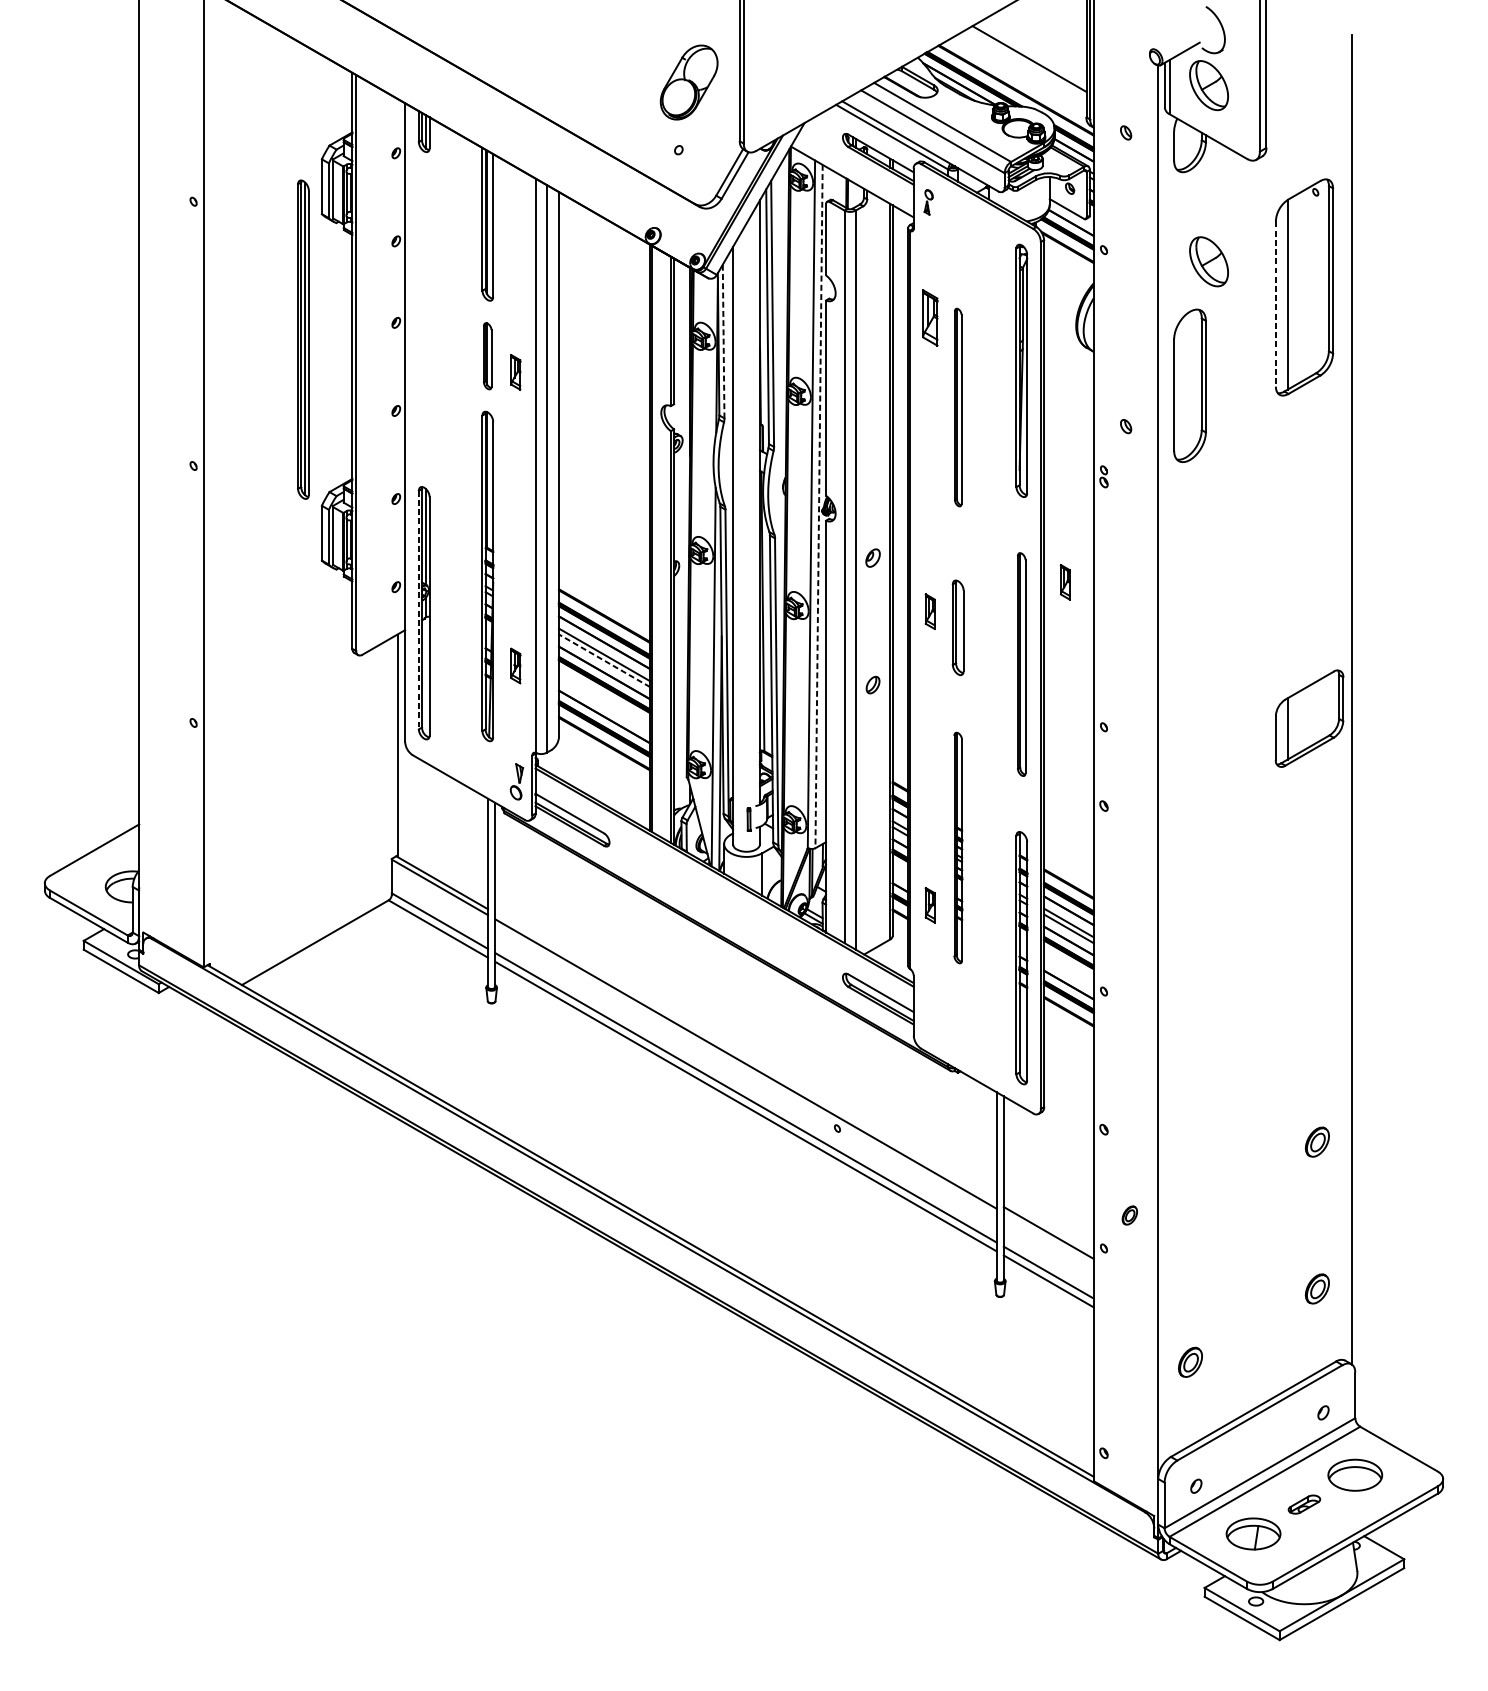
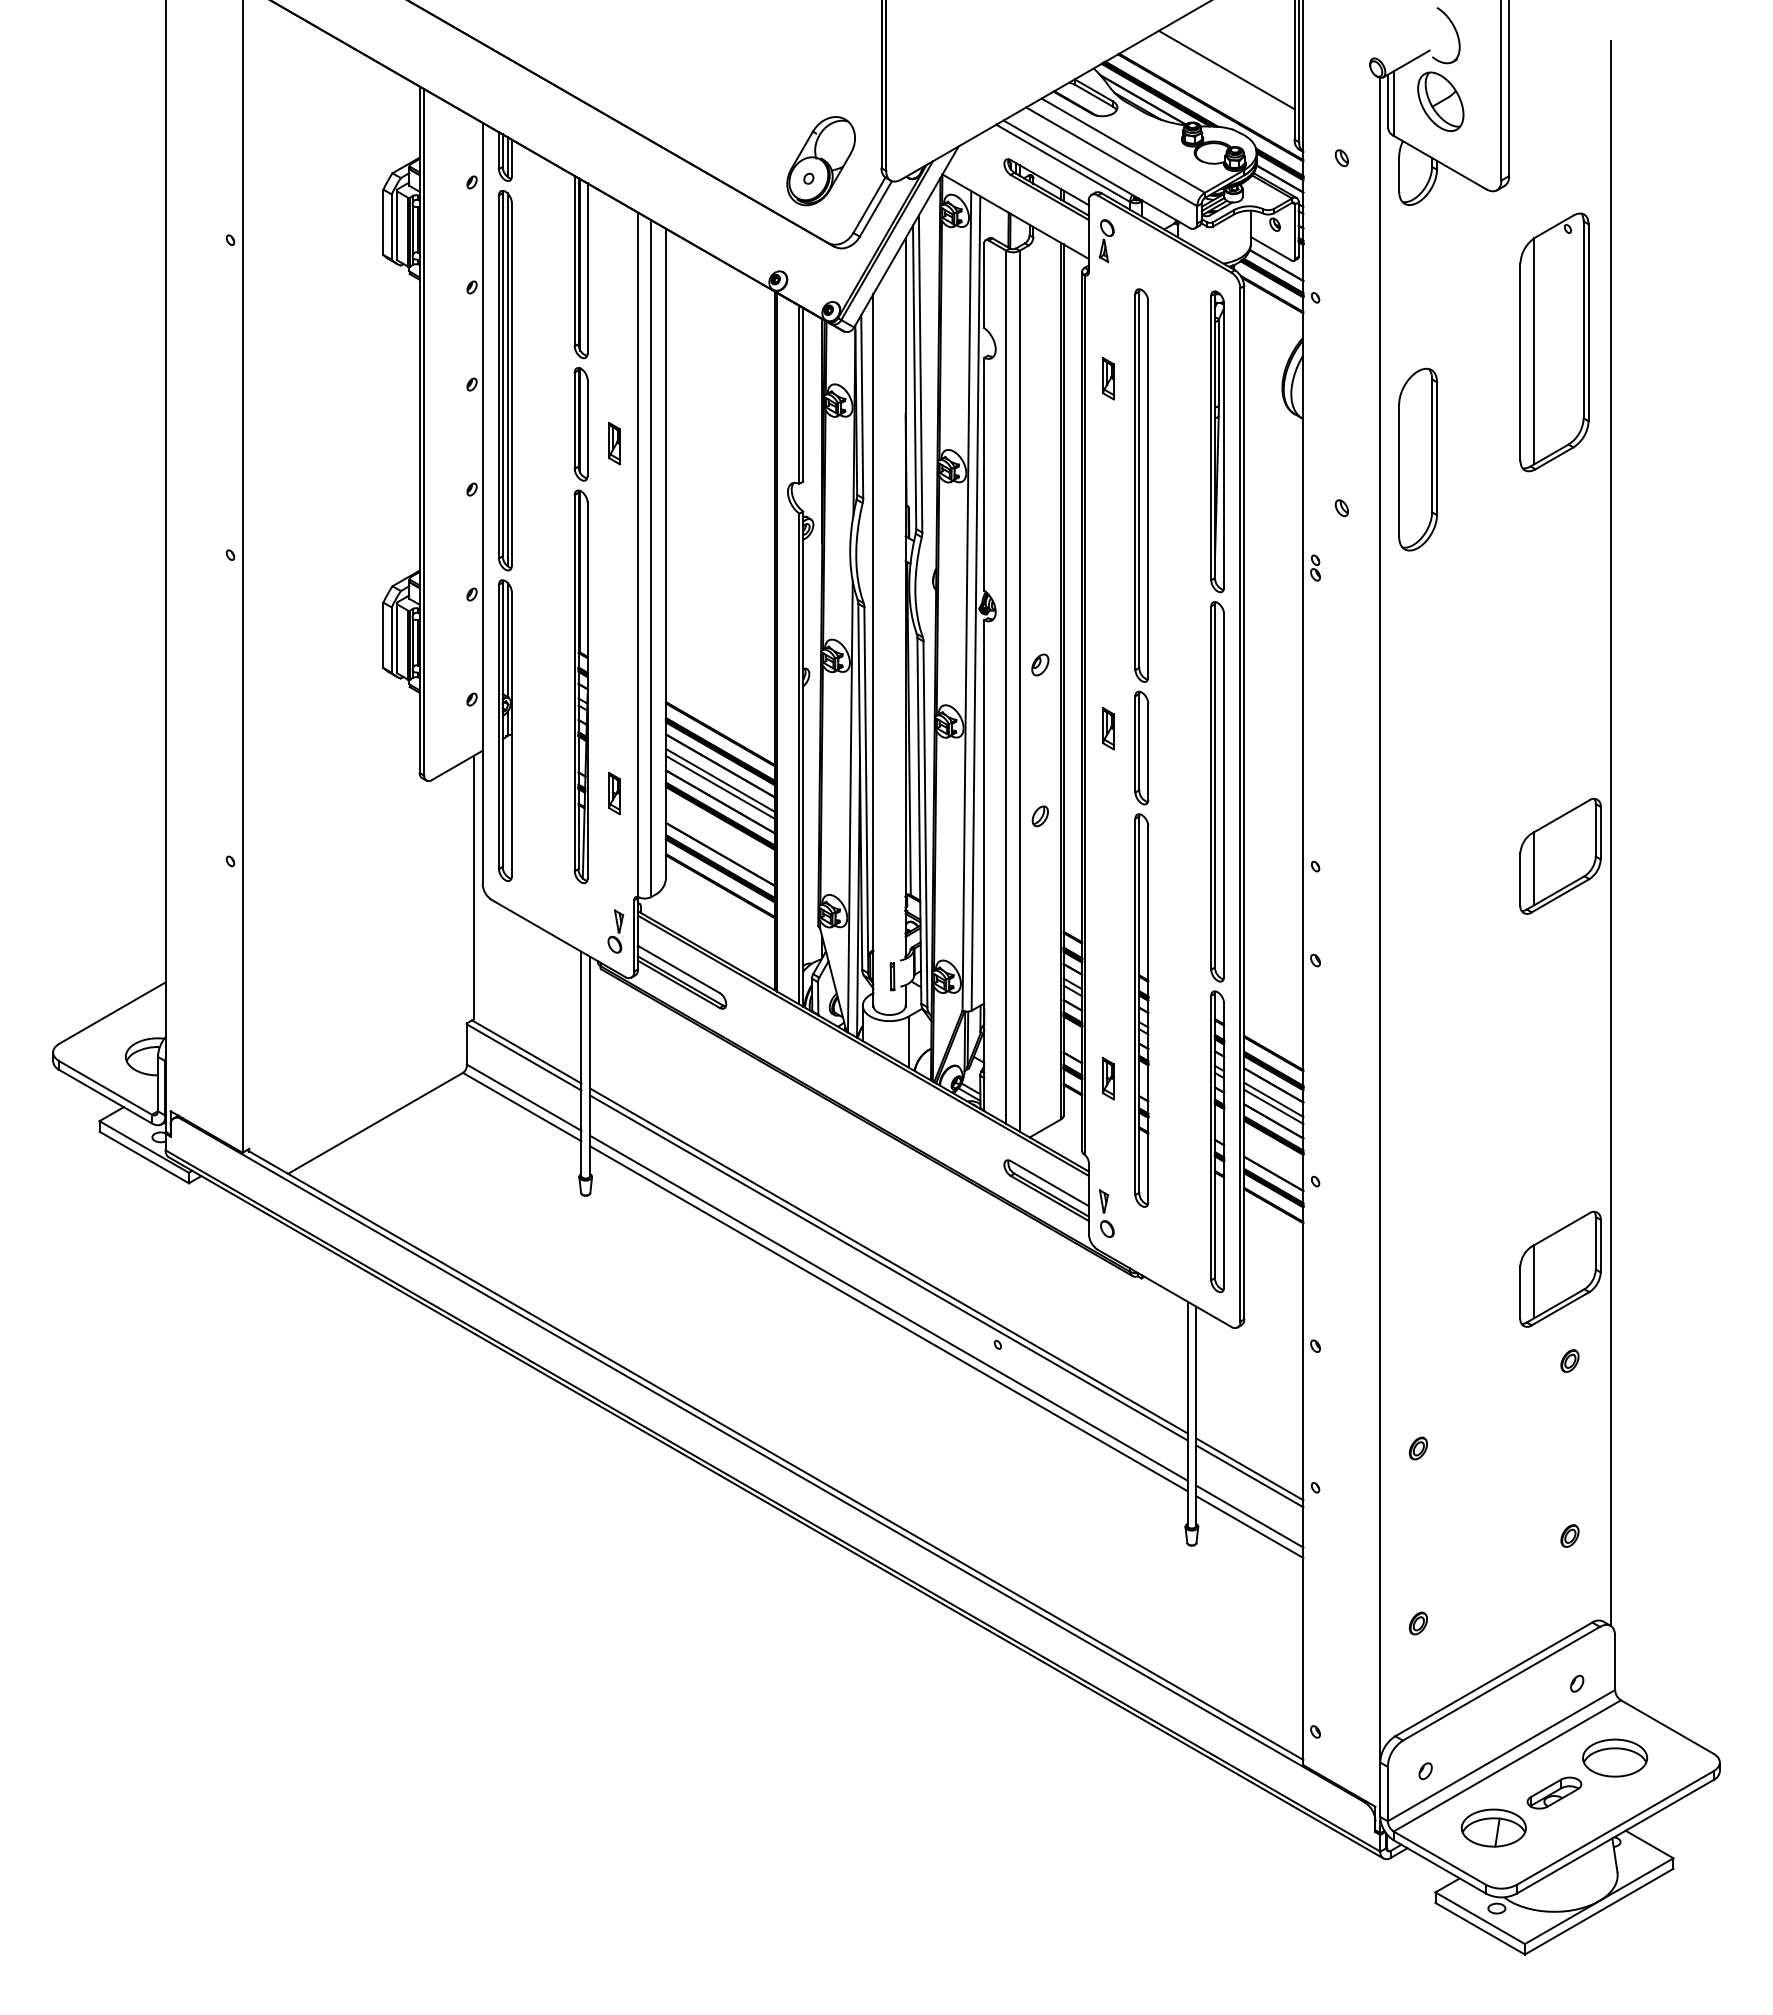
part: (688, 82) -> (820, 161), moved
part: (928, 201) -> (1106, 240), size x1.43
part: (1208, 261) -> (1440, 311), removed
line: (1275, 304) -> (1520, 362), dashed -> solid
part: (930, 317) -> (1108, 378), size x0.62
part: (302, 339) -> (504, 380), moved
line: (723, 341) -> (862, 406), dashed -> solid
part: (487, 356) -> (580, 424), size x1.43
part: (957, 407) -> (1141, 485), size x1.67
line: (818, 507) -> (975, 604), dashed -> solid
part: (1065, 582) -> (1269, 693), removed
line: (418, 610) -> (498, 727), dashed -> solid
line: (604, 660) -> (720, 787), dashed -> solid
part: (1021, 664) -> (1217, 791), size x1.43
part: (957, 848) -> (1141, 1010), size x1.43
part: (928, 1018) -> (1106, 1213), added
line: (745, 1057) -> (888, 1260), added
part: (1309, 1064) -> (1560, 1268), added
part: (1317, 1141) -> (1569, 1360), size x0.62
part: (1129, 1215) -> (1417, 1448), moved
line: (1048, 1238) -> (1249, 1476), added
part: (1317, 1288) -> (1569, 1535), size x0.62
part: (1189, 1362) -> (1417, 1623), size x0.62
part: (1304, 1504) -> (1554, 1792), size x1.43

